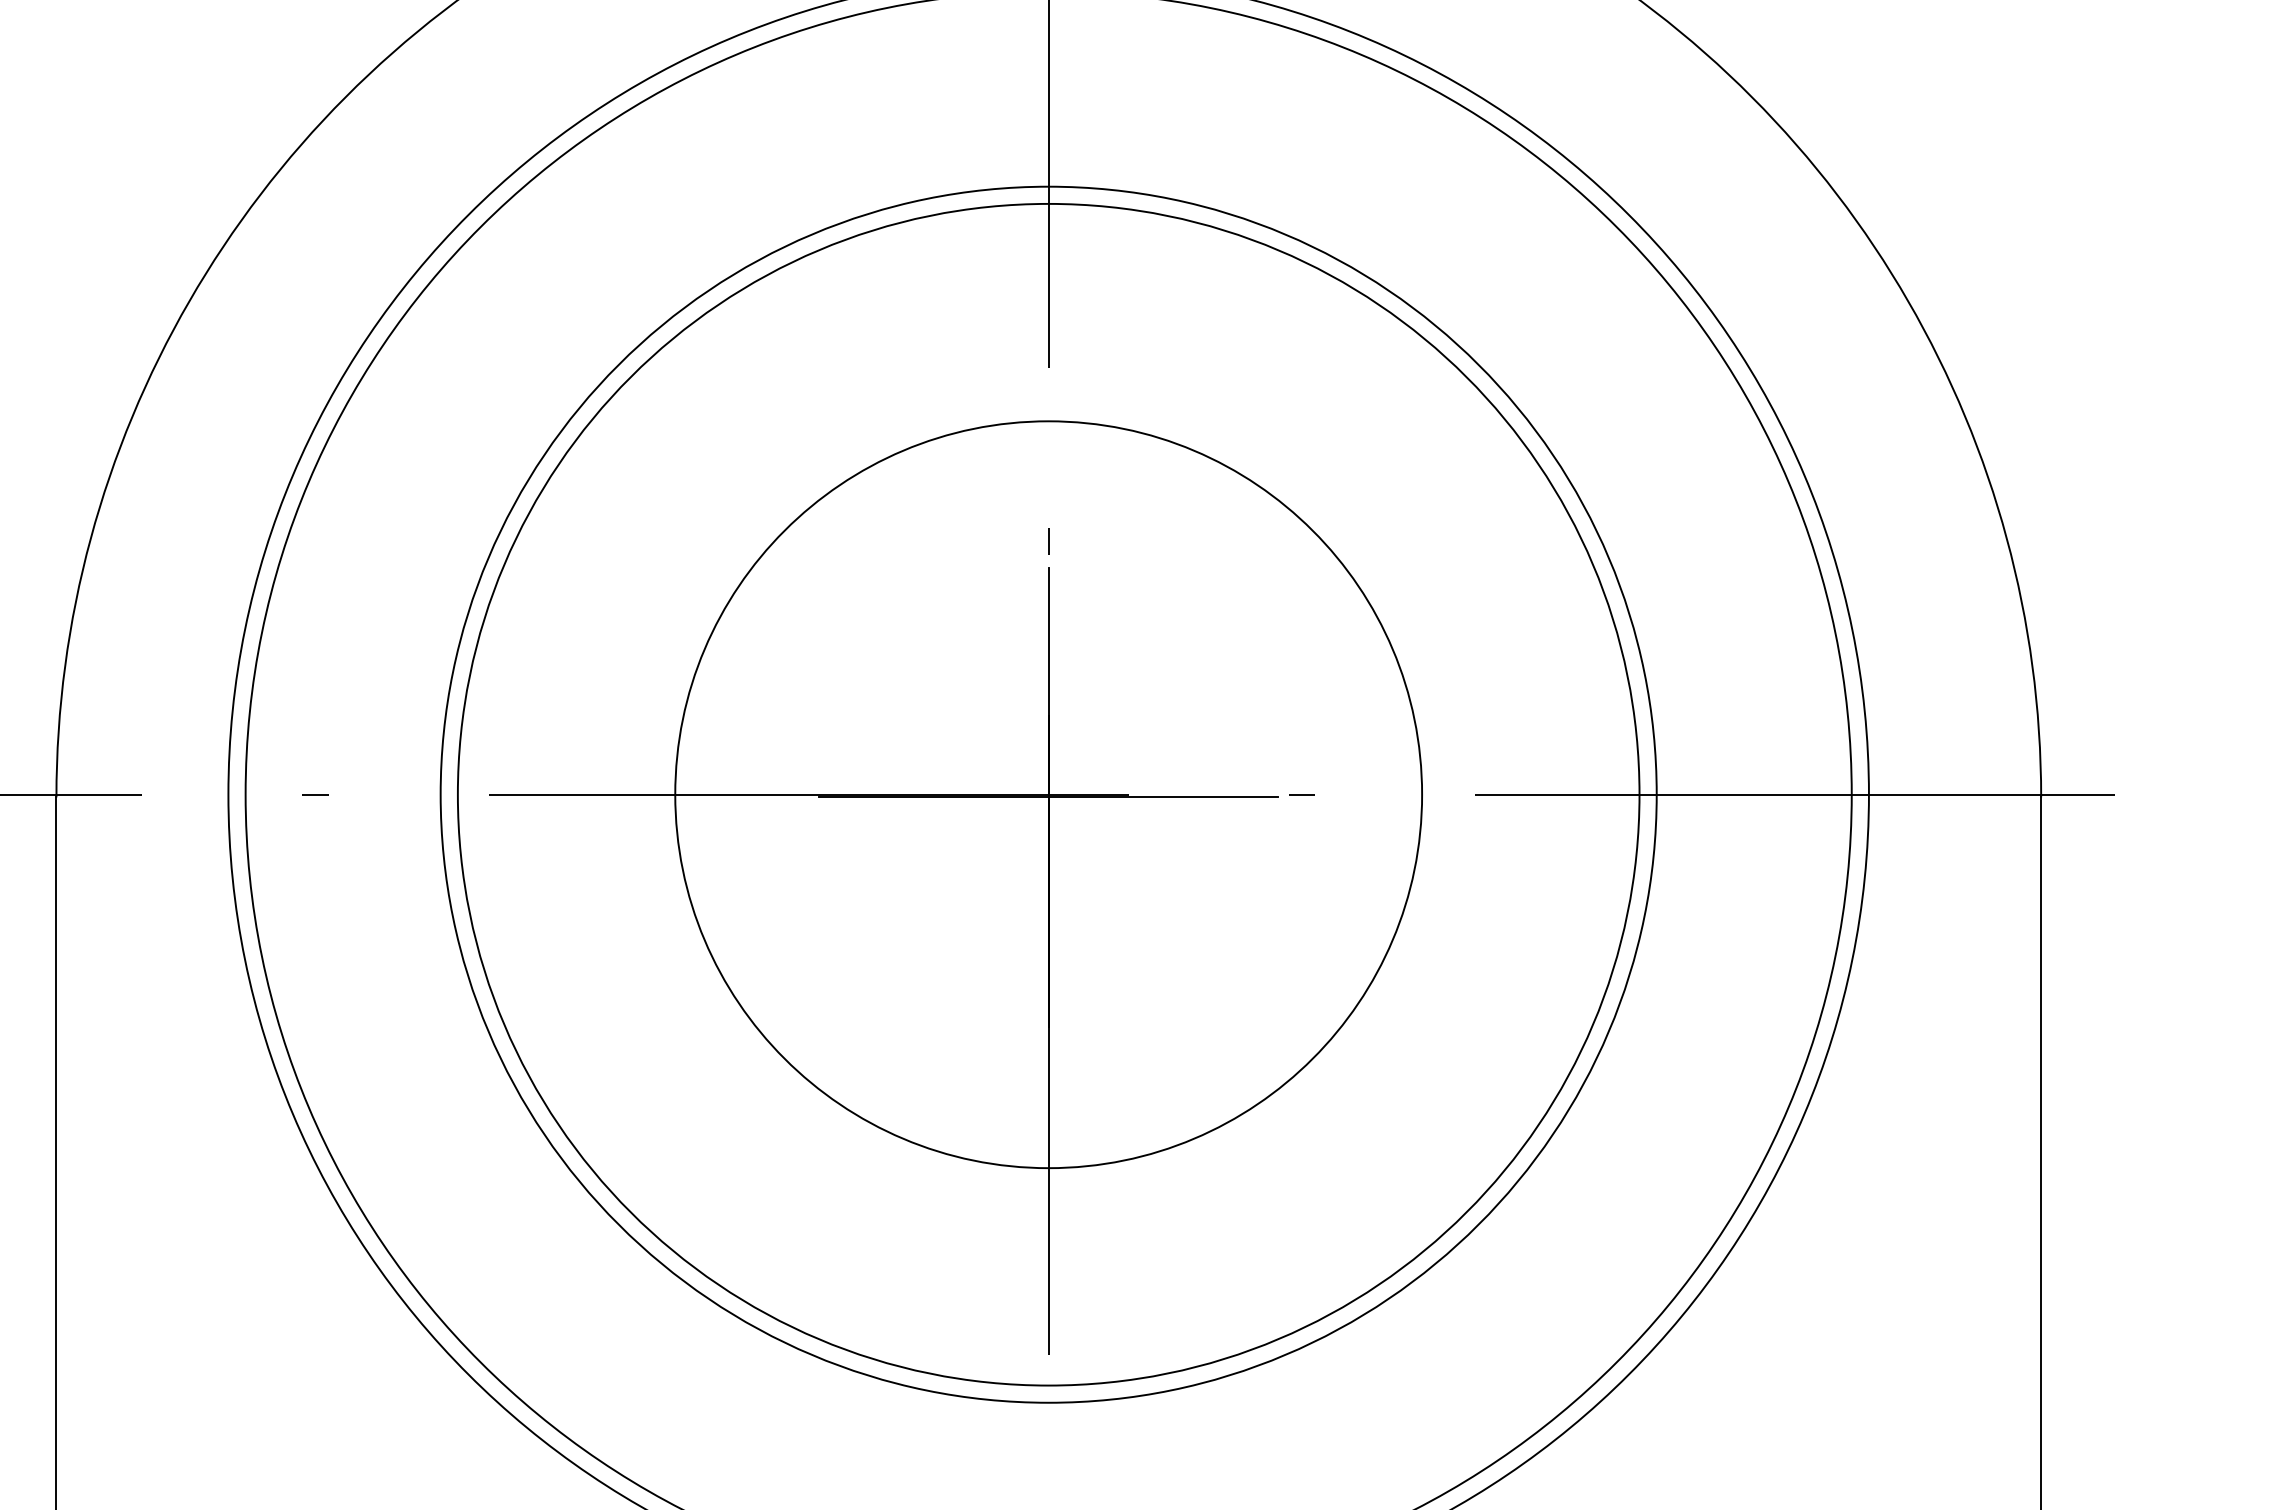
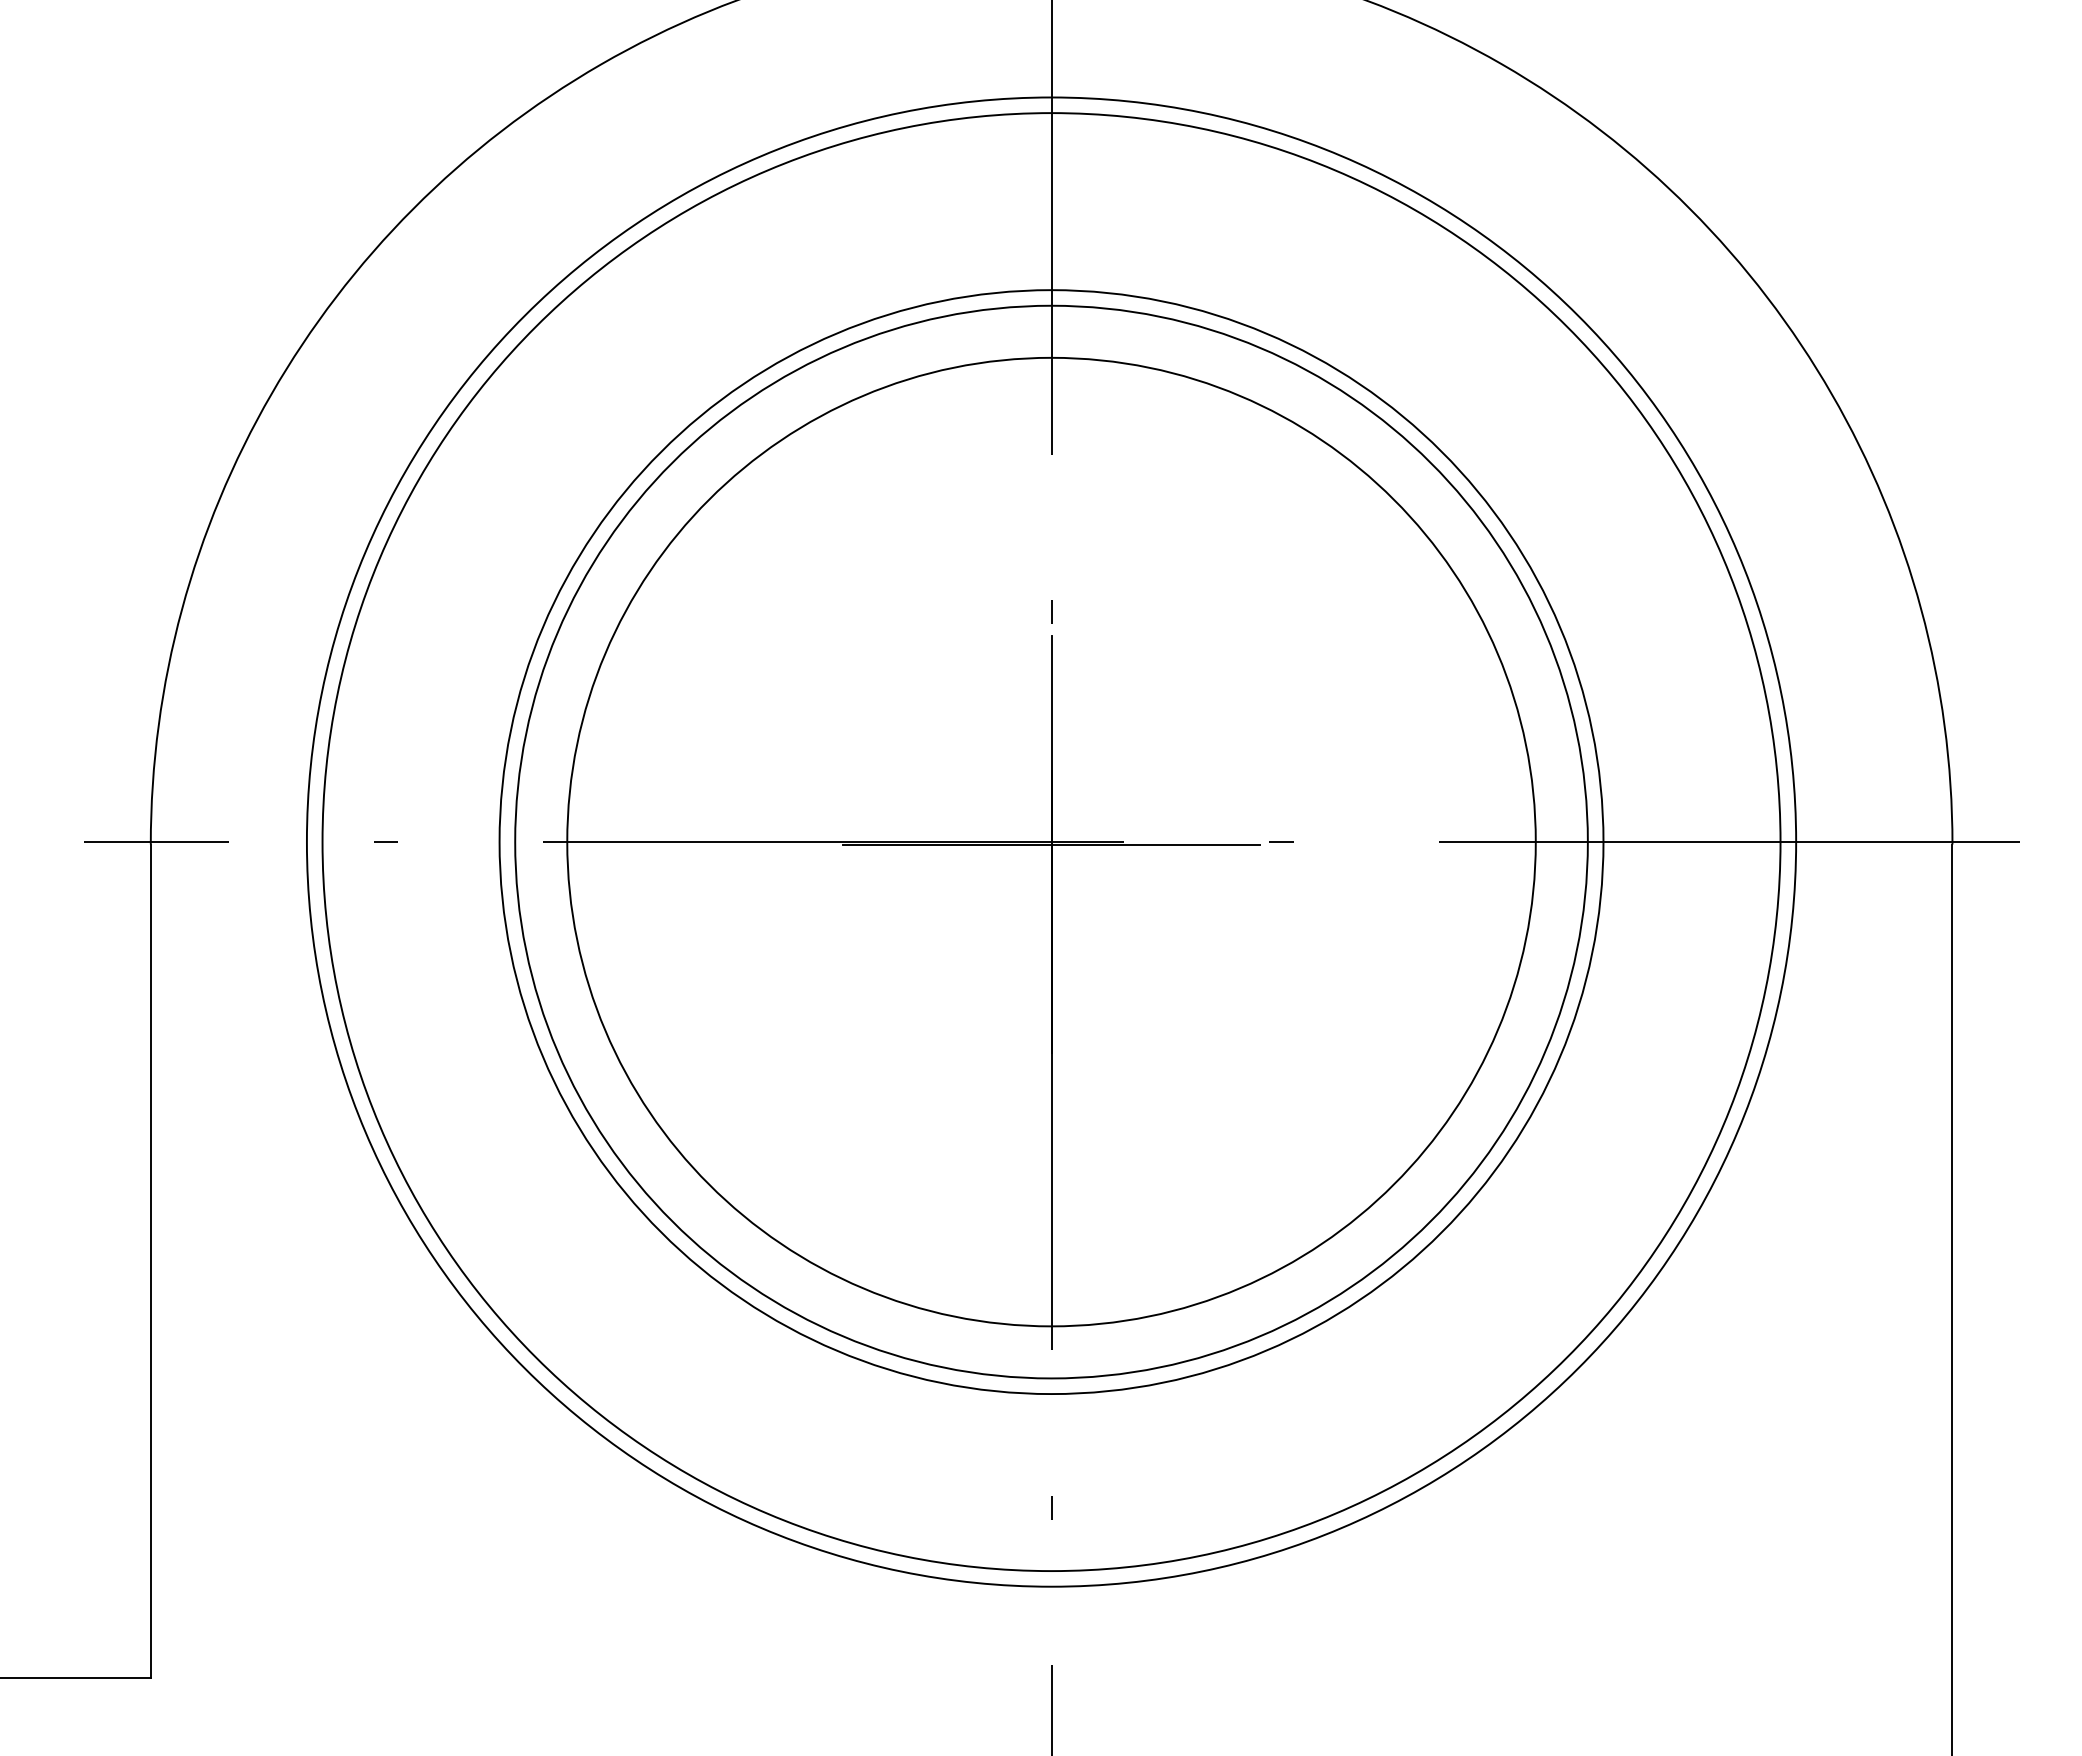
circle: (1048, 794) -> (1051, 841), size x1.43

